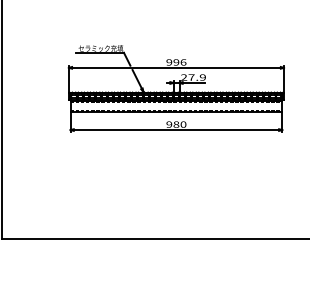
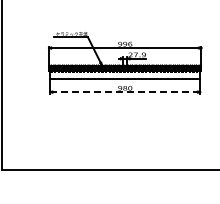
line: (176, 130) -> (125, 92), solid -> dashed

